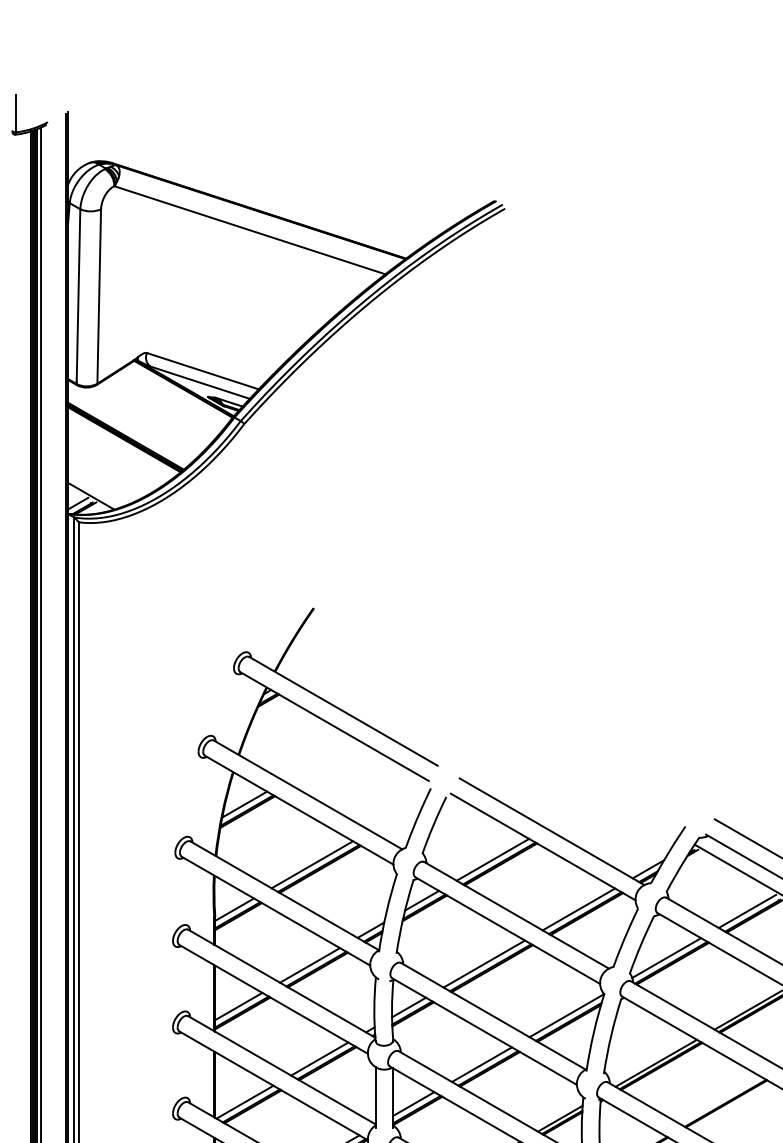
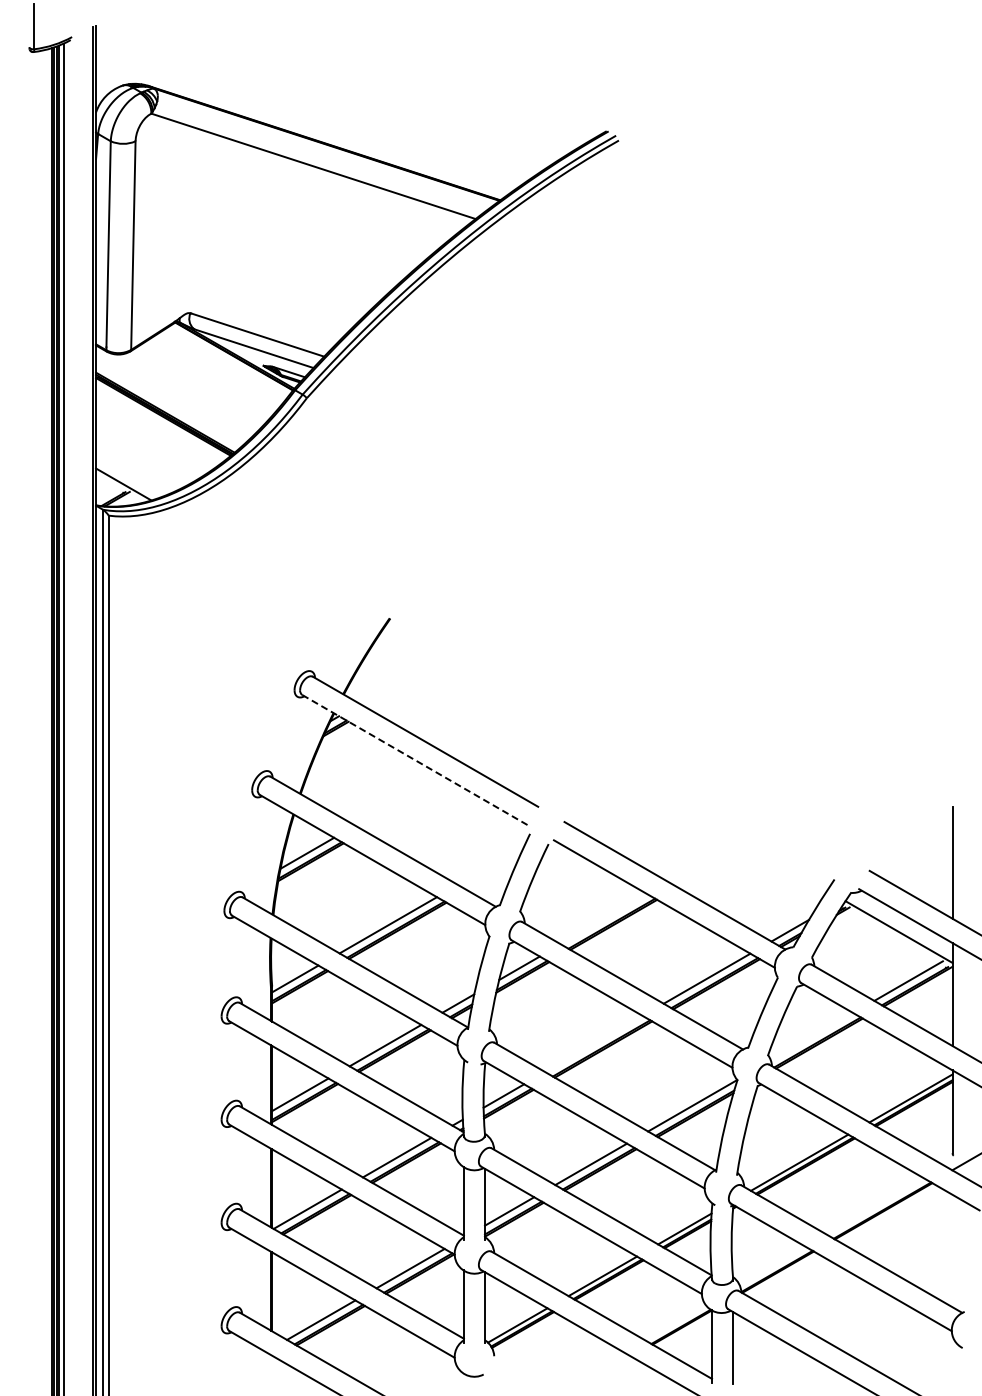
line: (78, 503) -> (108, 493), removed
line: (335, 727) -> (415, 760), solid -> dashed
line: (492, 859) -> (603, 919), removed
line: (666, 957) -> (811, 1036), removed
line: (483, 963) -> (593, 1043), removed

